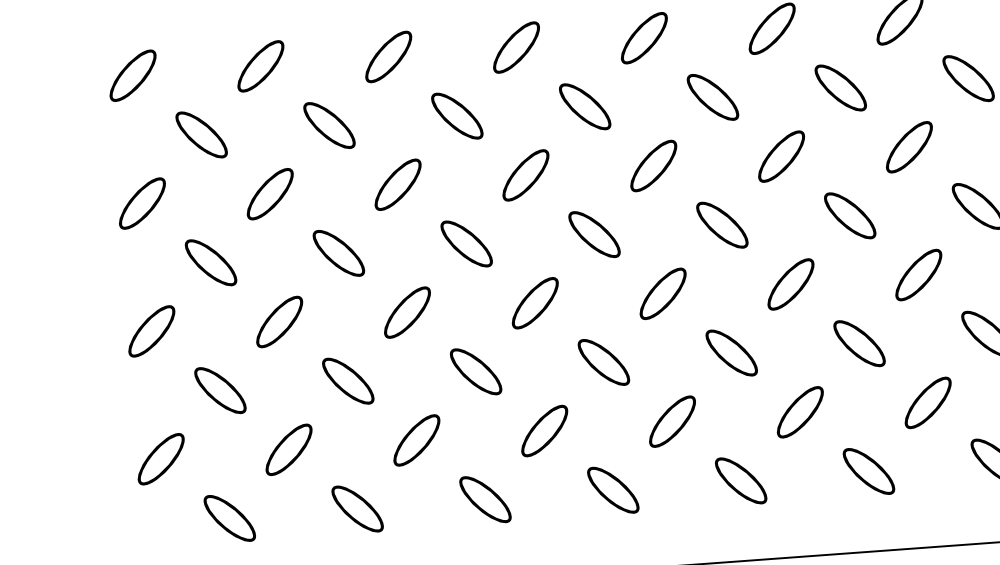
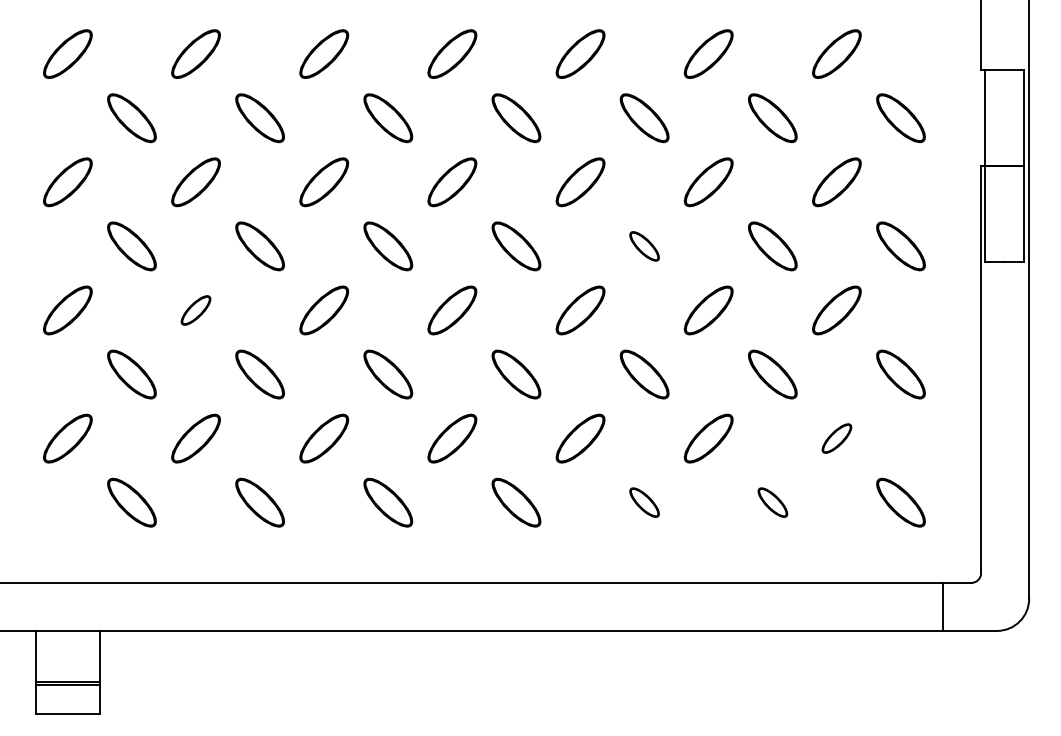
part: (722, 225) -> (644, 246), size x0.6
part: (279, 322) -> (195, 310), size x0.6
part: (927, 402) -> (836, 438), size x0.6
part: (868, 471) -> (772, 502), size x0.6
part: (740, 480) -> (644, 502), size x0.6

